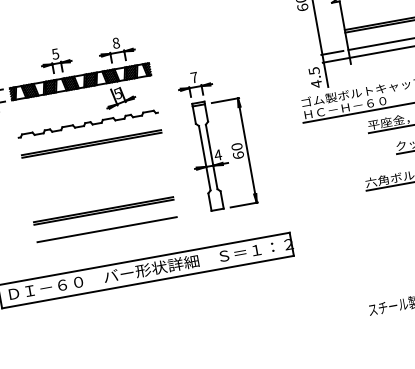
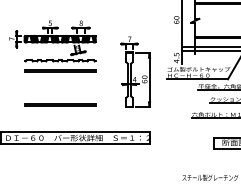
part: (216, 138) -> (135, 71), moved
line: (105, 229) -> (59, 114), removed

